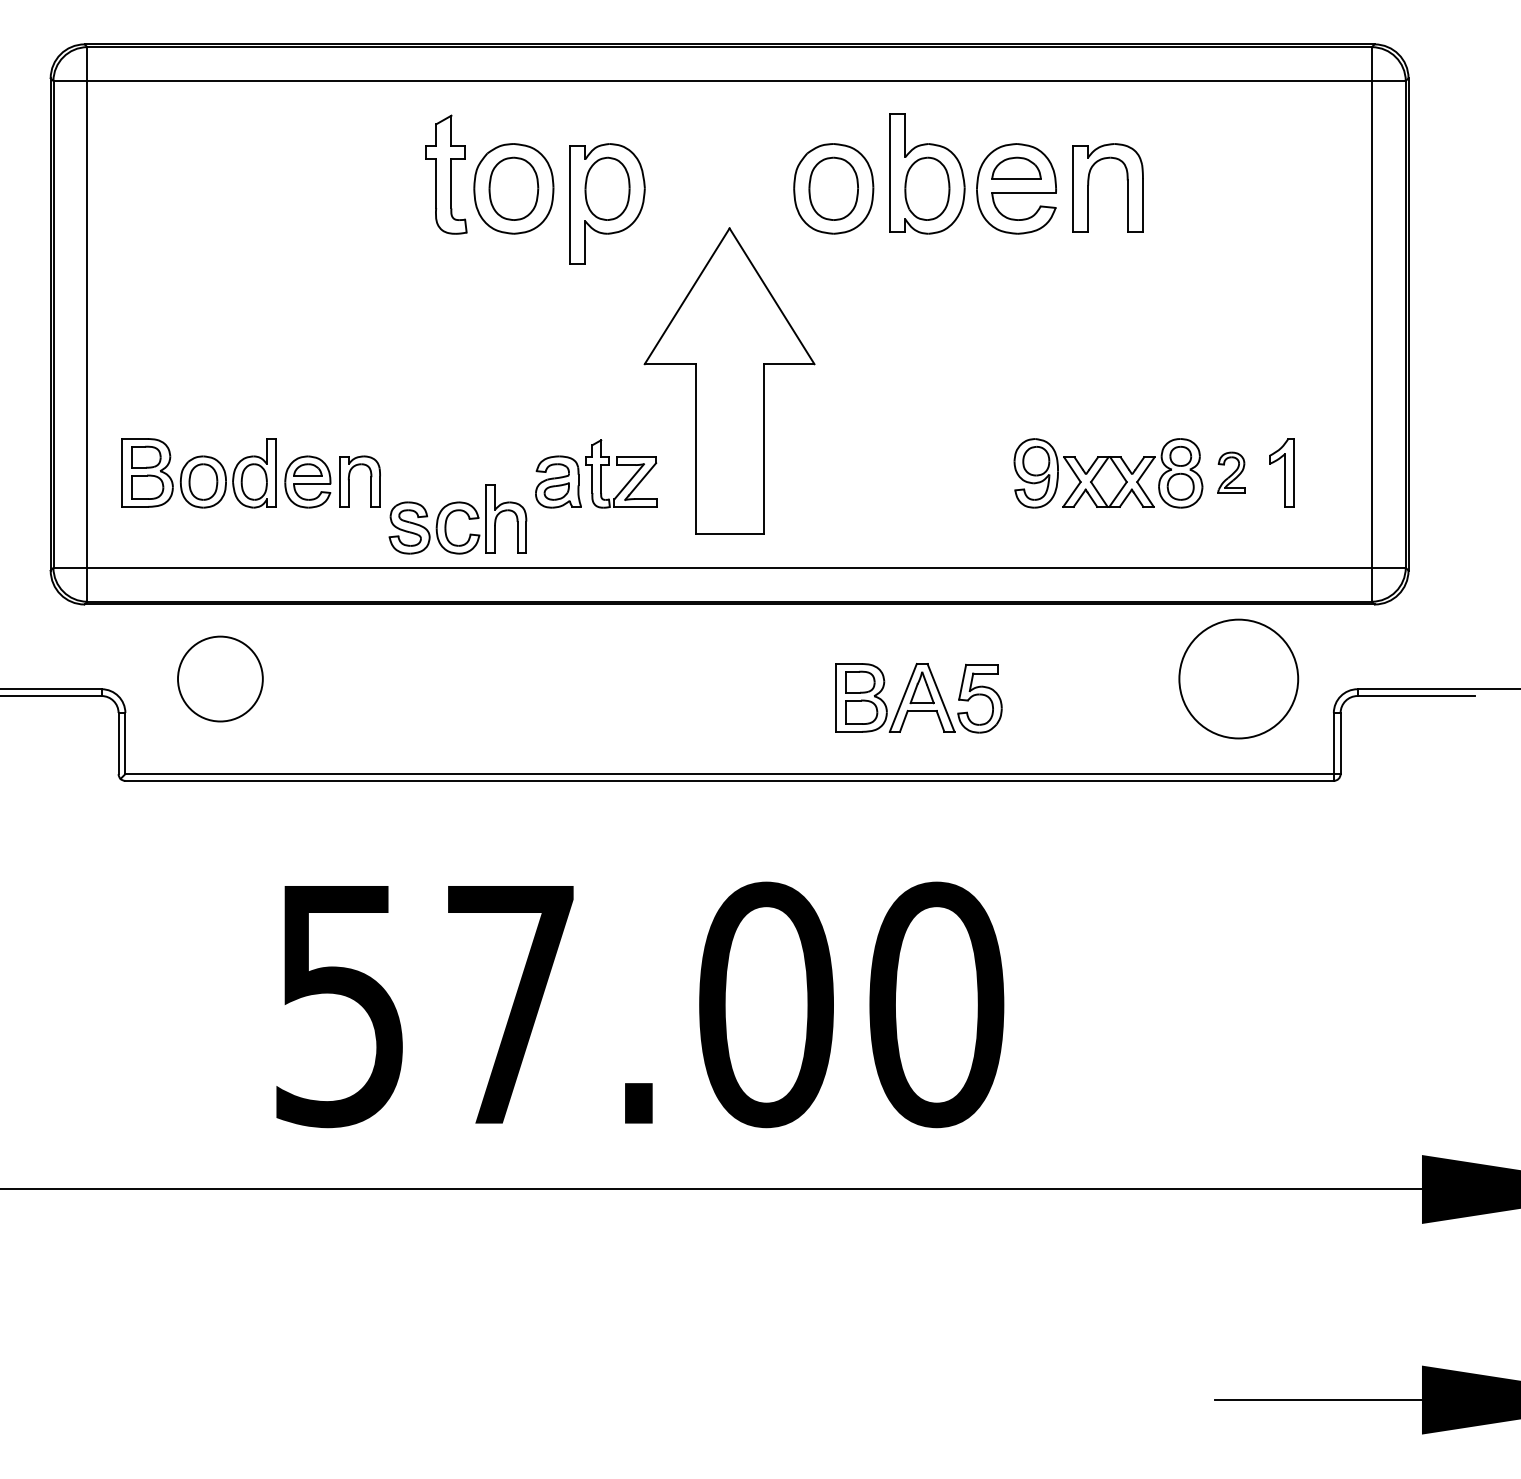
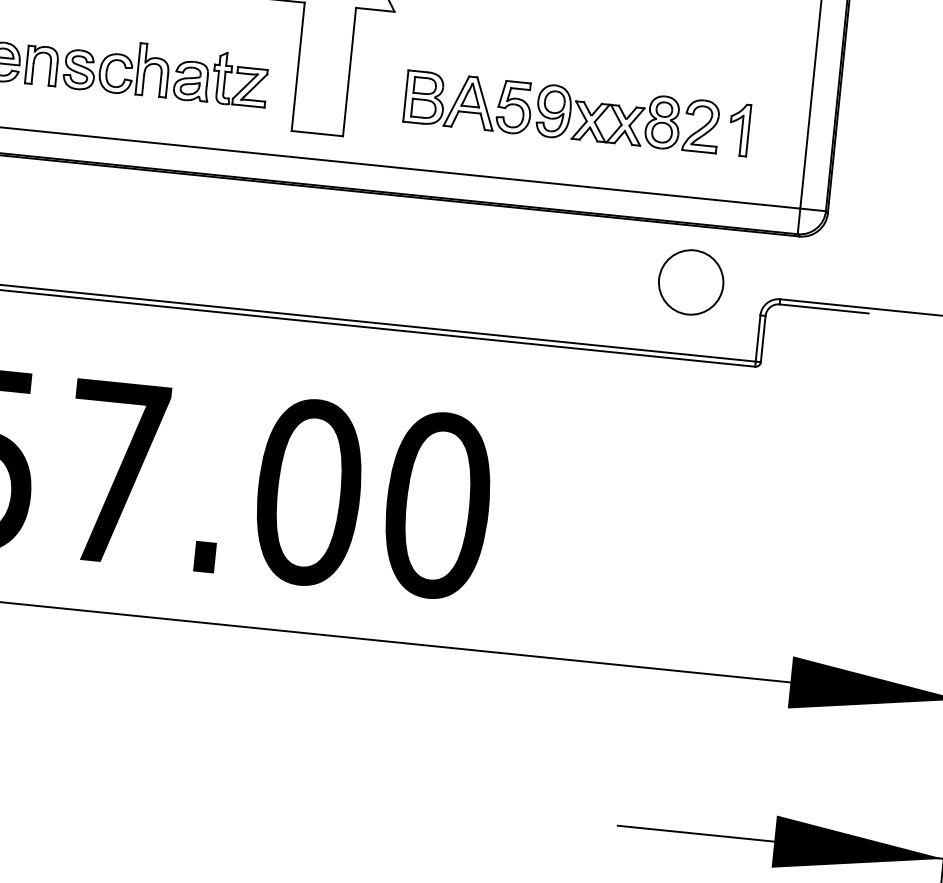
part: (1231, 472) -> (701, 125), size x1.67
part: (457, 511) -> (116, 61), moved
circle: (1238, 678) -> (691, 282), size x0.71
part: (918, 698) -> (467, 102), moved

